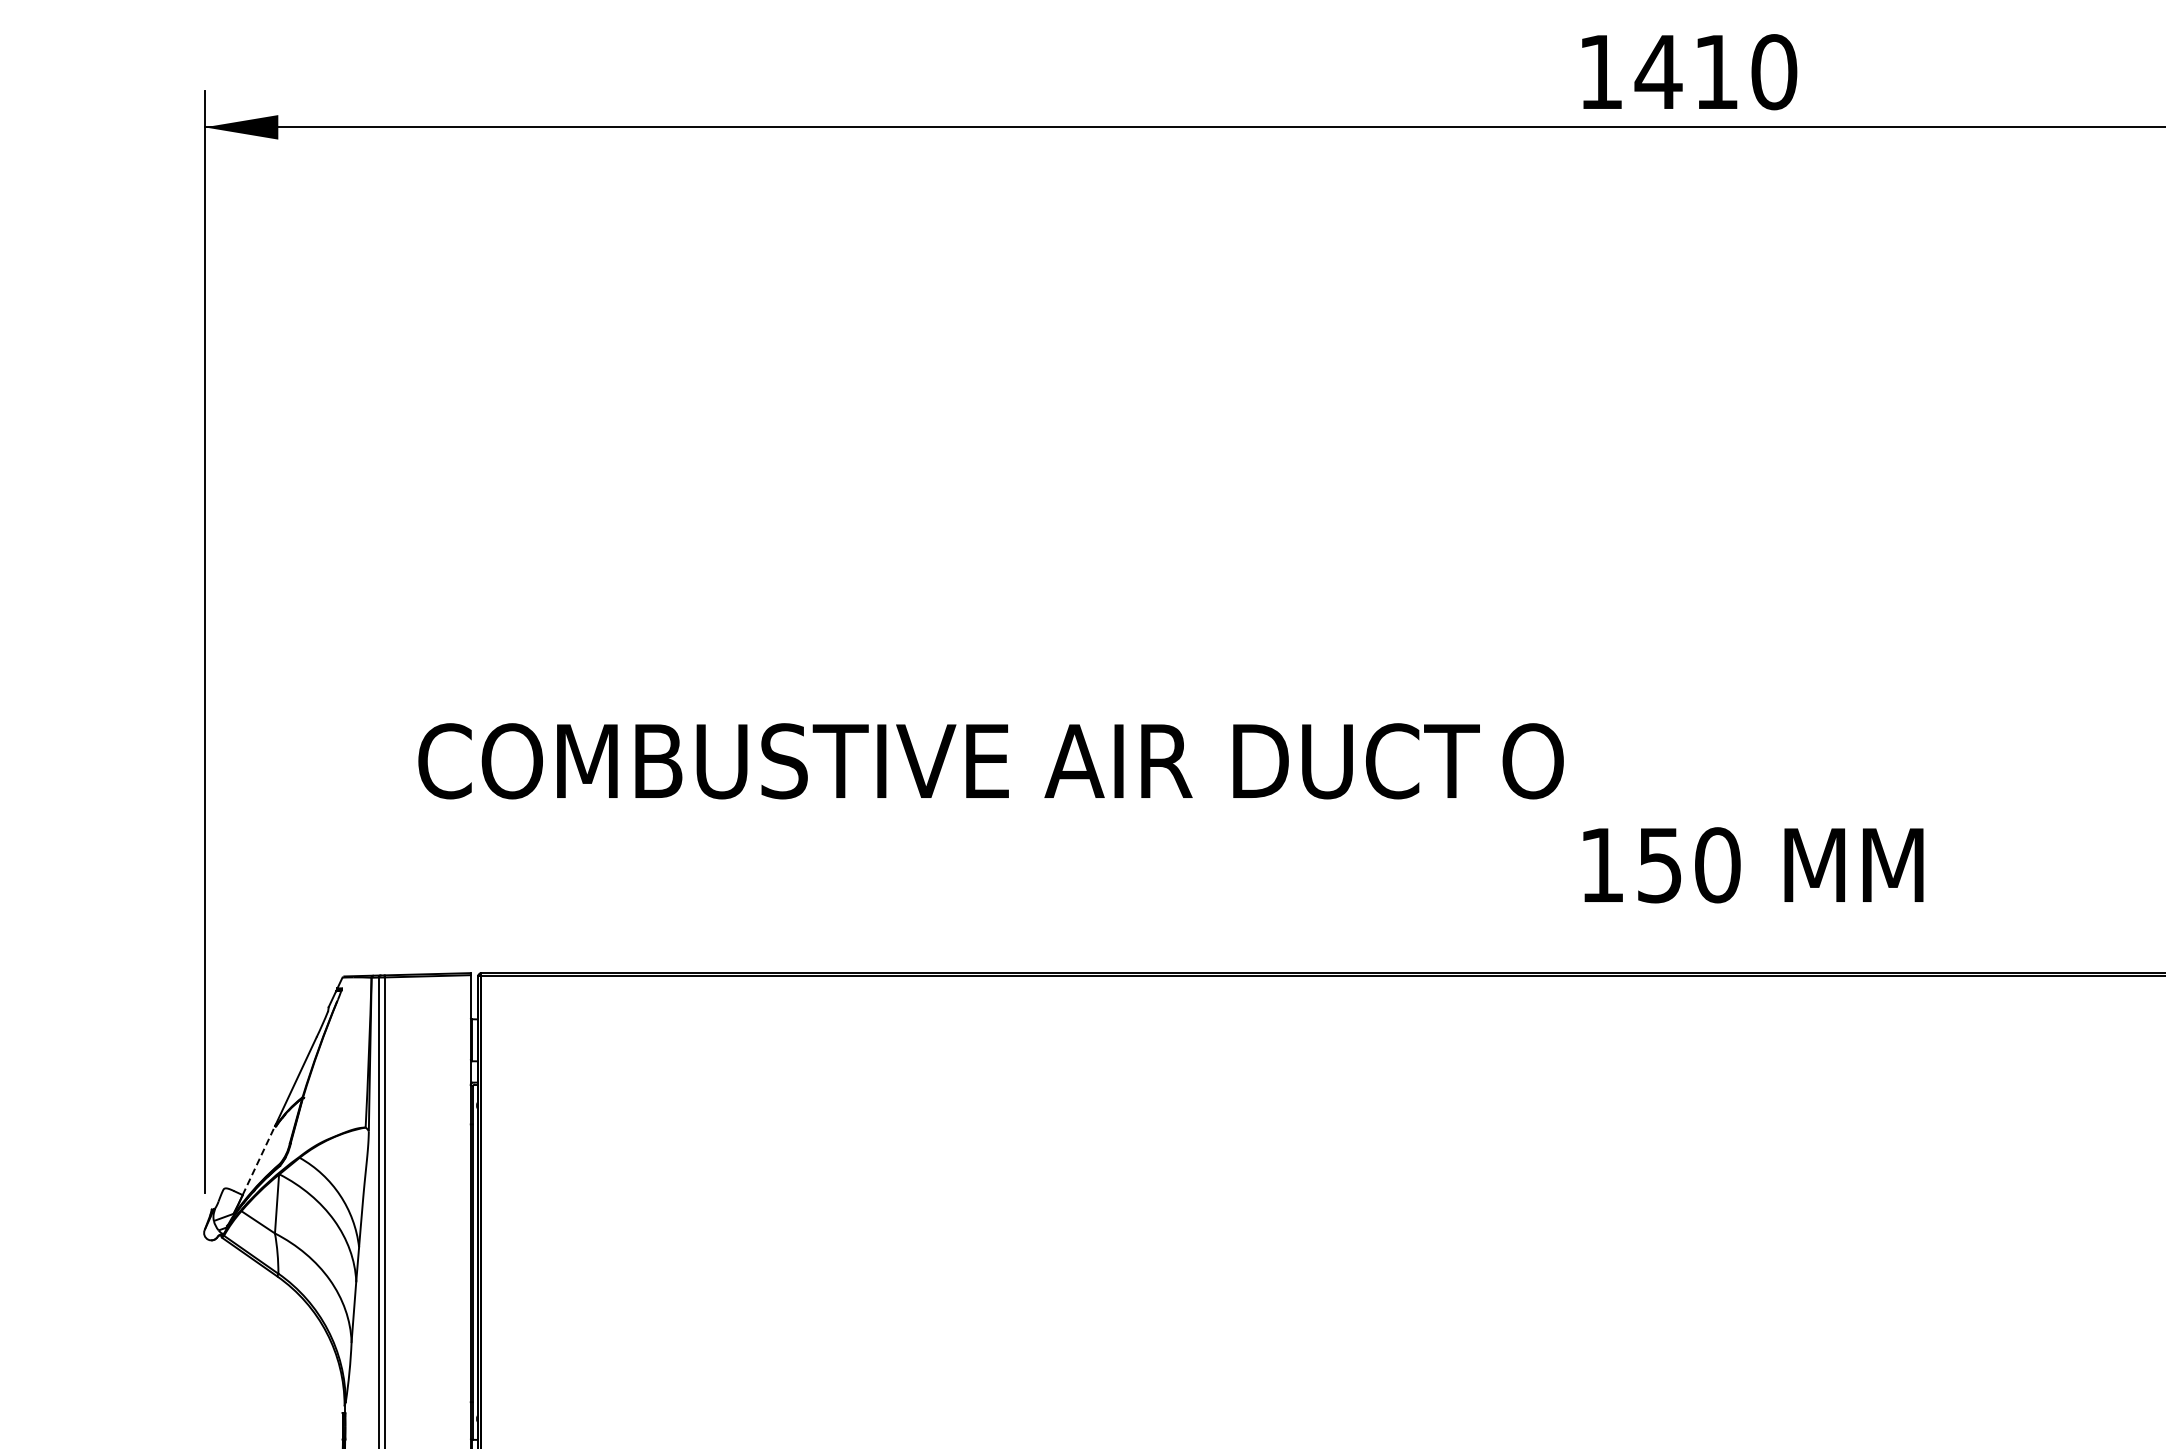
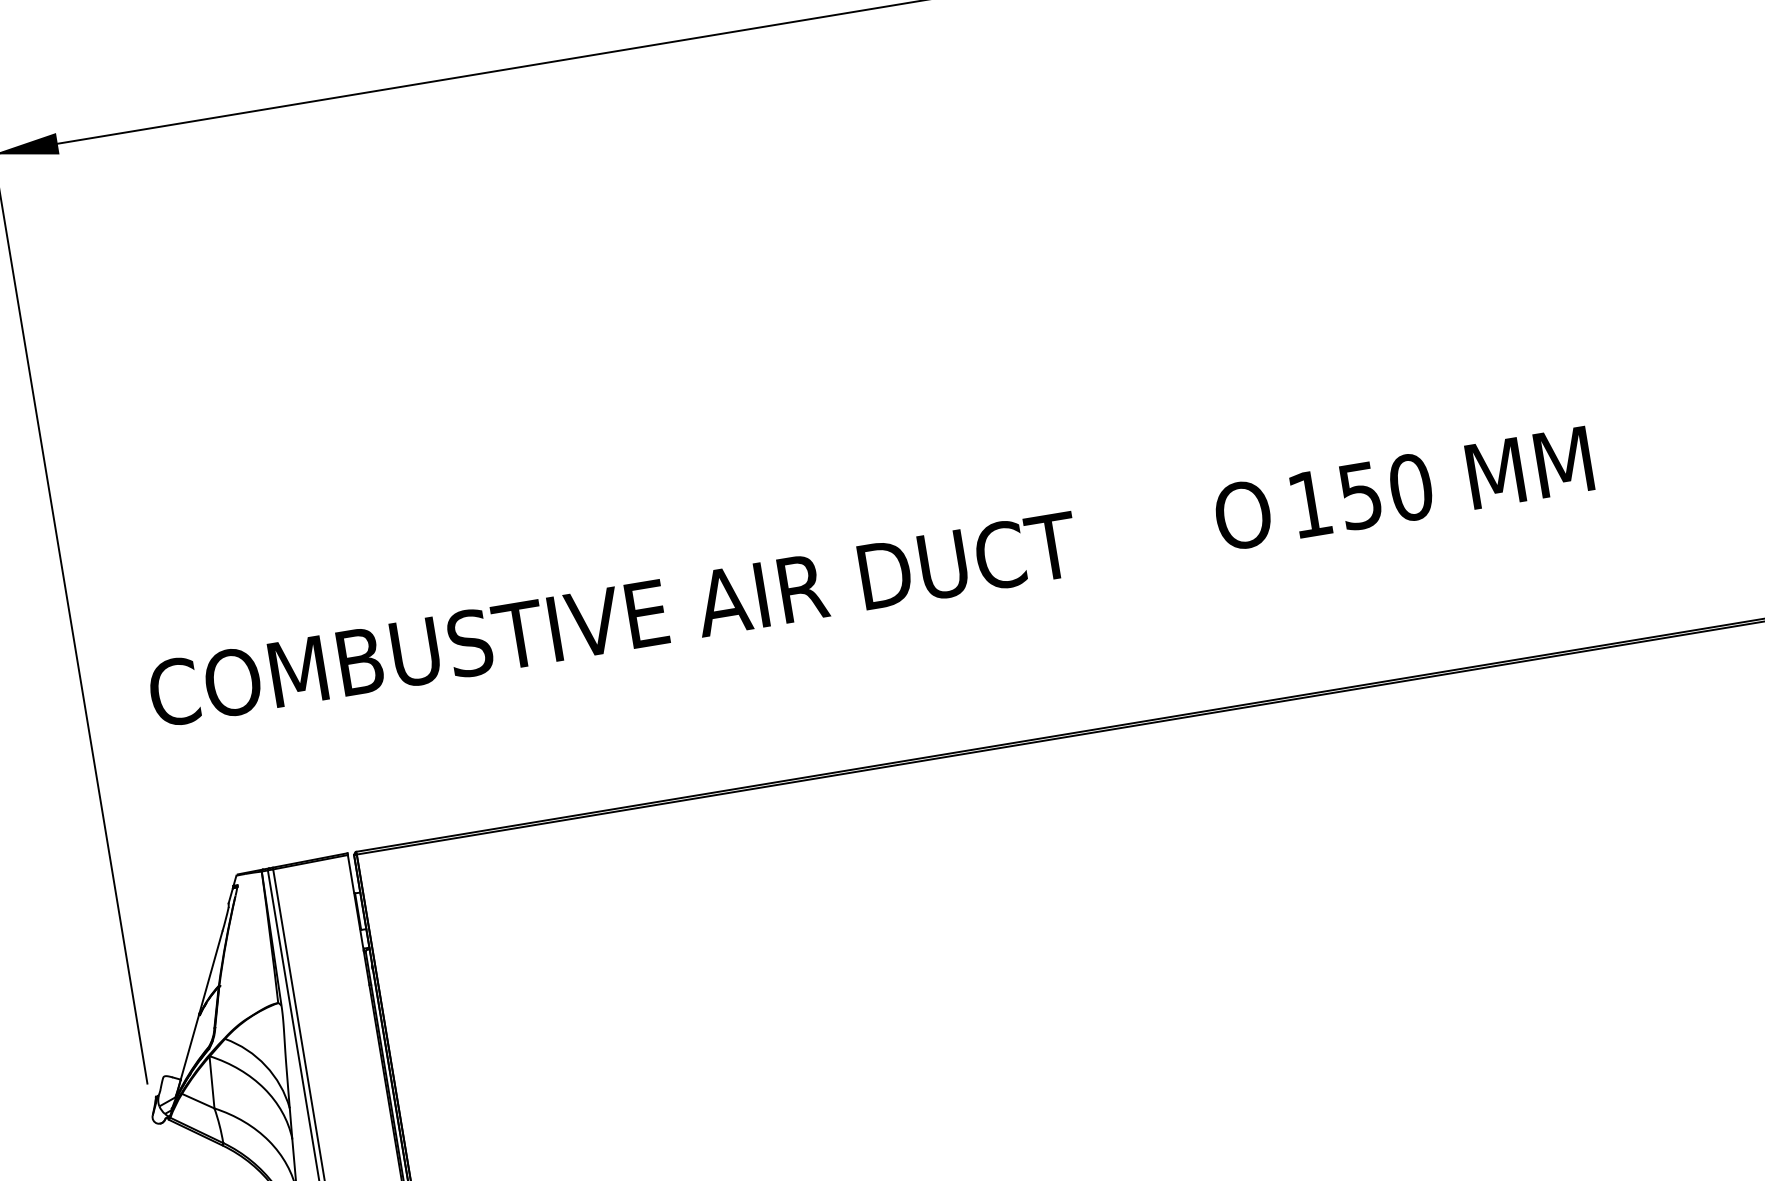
text: (948, 761) -> (613, 619), moved
text: (1753, 865) -> (1442, 482), moved
line: (258, 1160) -> (189, 1047), dashed -> solid

